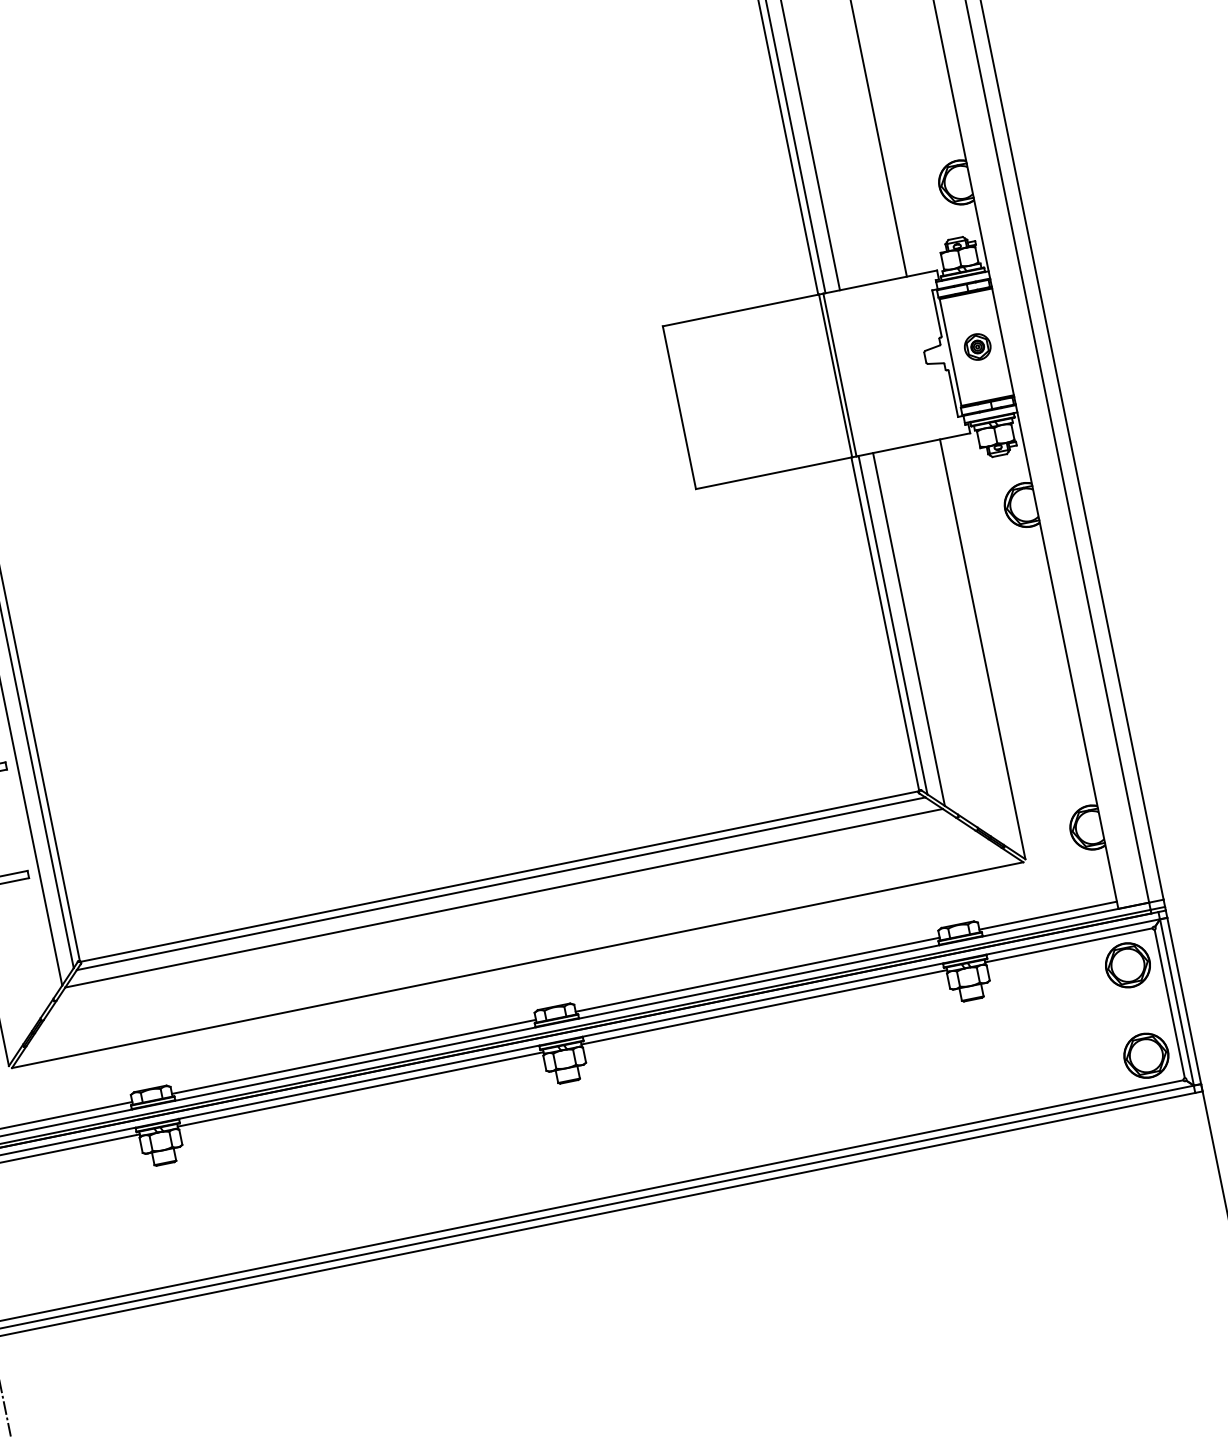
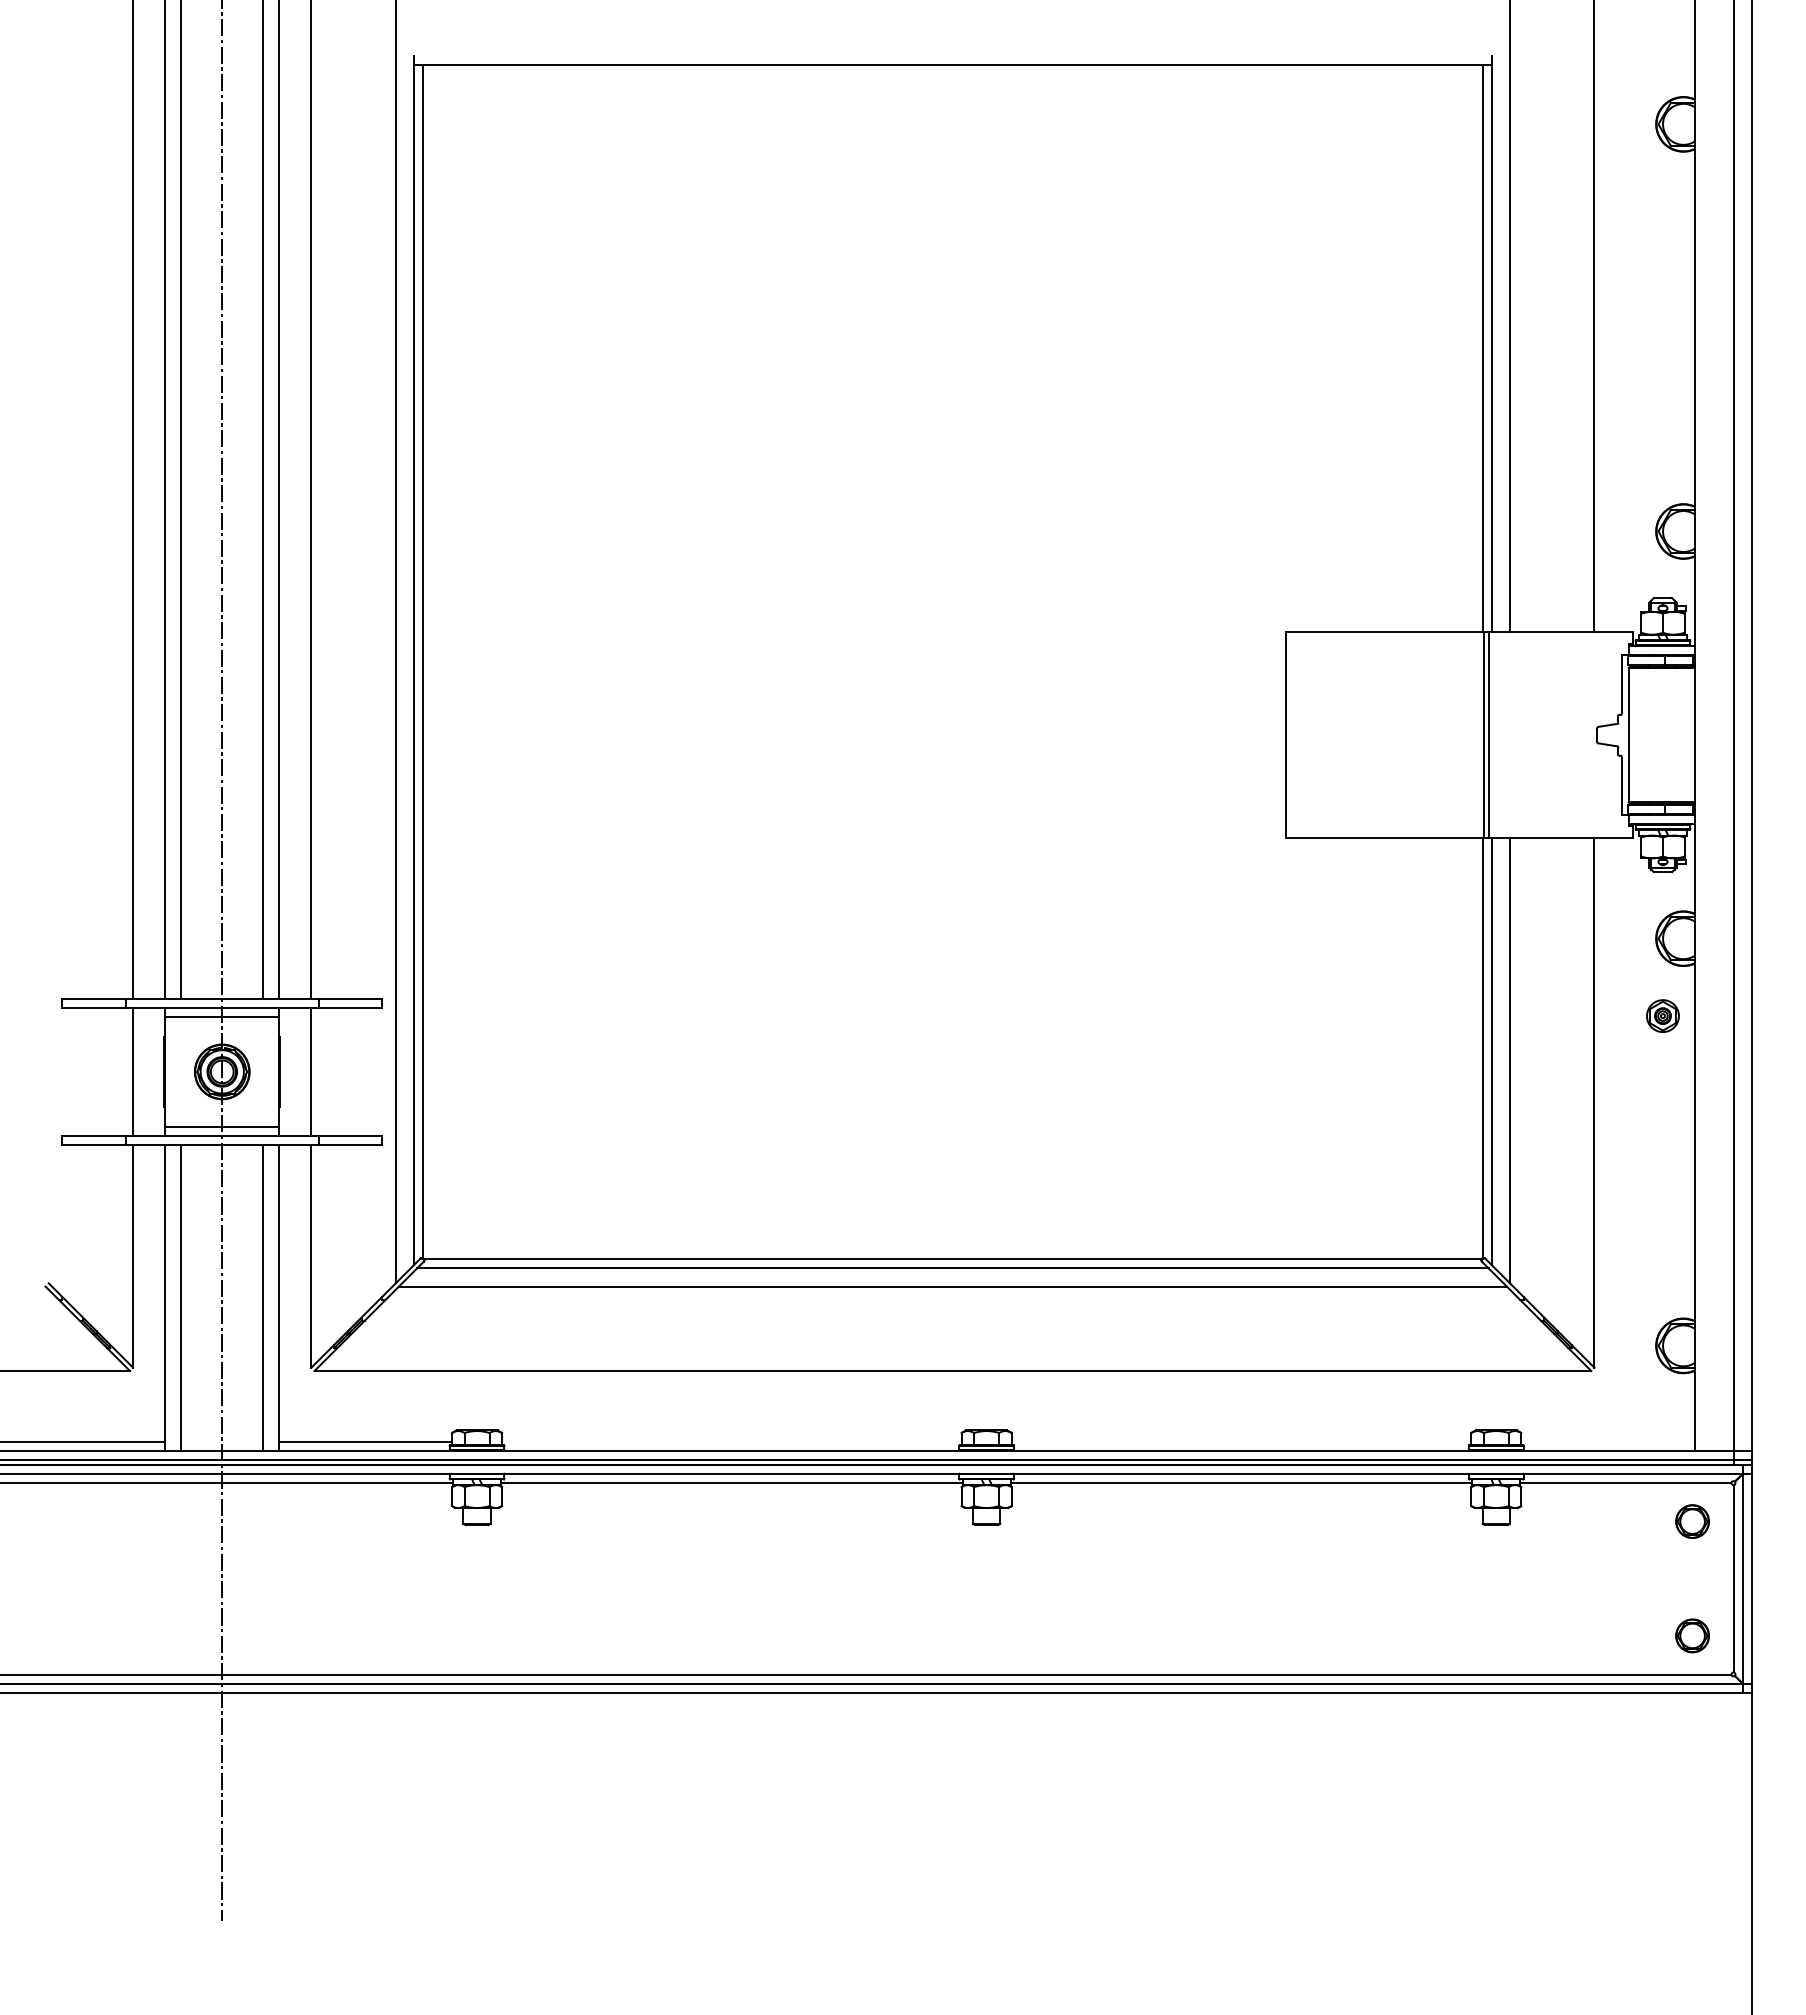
part: (977, 346) -> (1662, 1015), moved
line: (1047, 915) -> (1607, 1441), removed
part: (1127, 965) -> (1692, 1521), size x0.6
line: (757, 974) -> (1241, 1441), removed
part: (1146, 1055) -> (1692, 1635), size x0.6
line: (353, 1056) -> (731, 1441), removed

